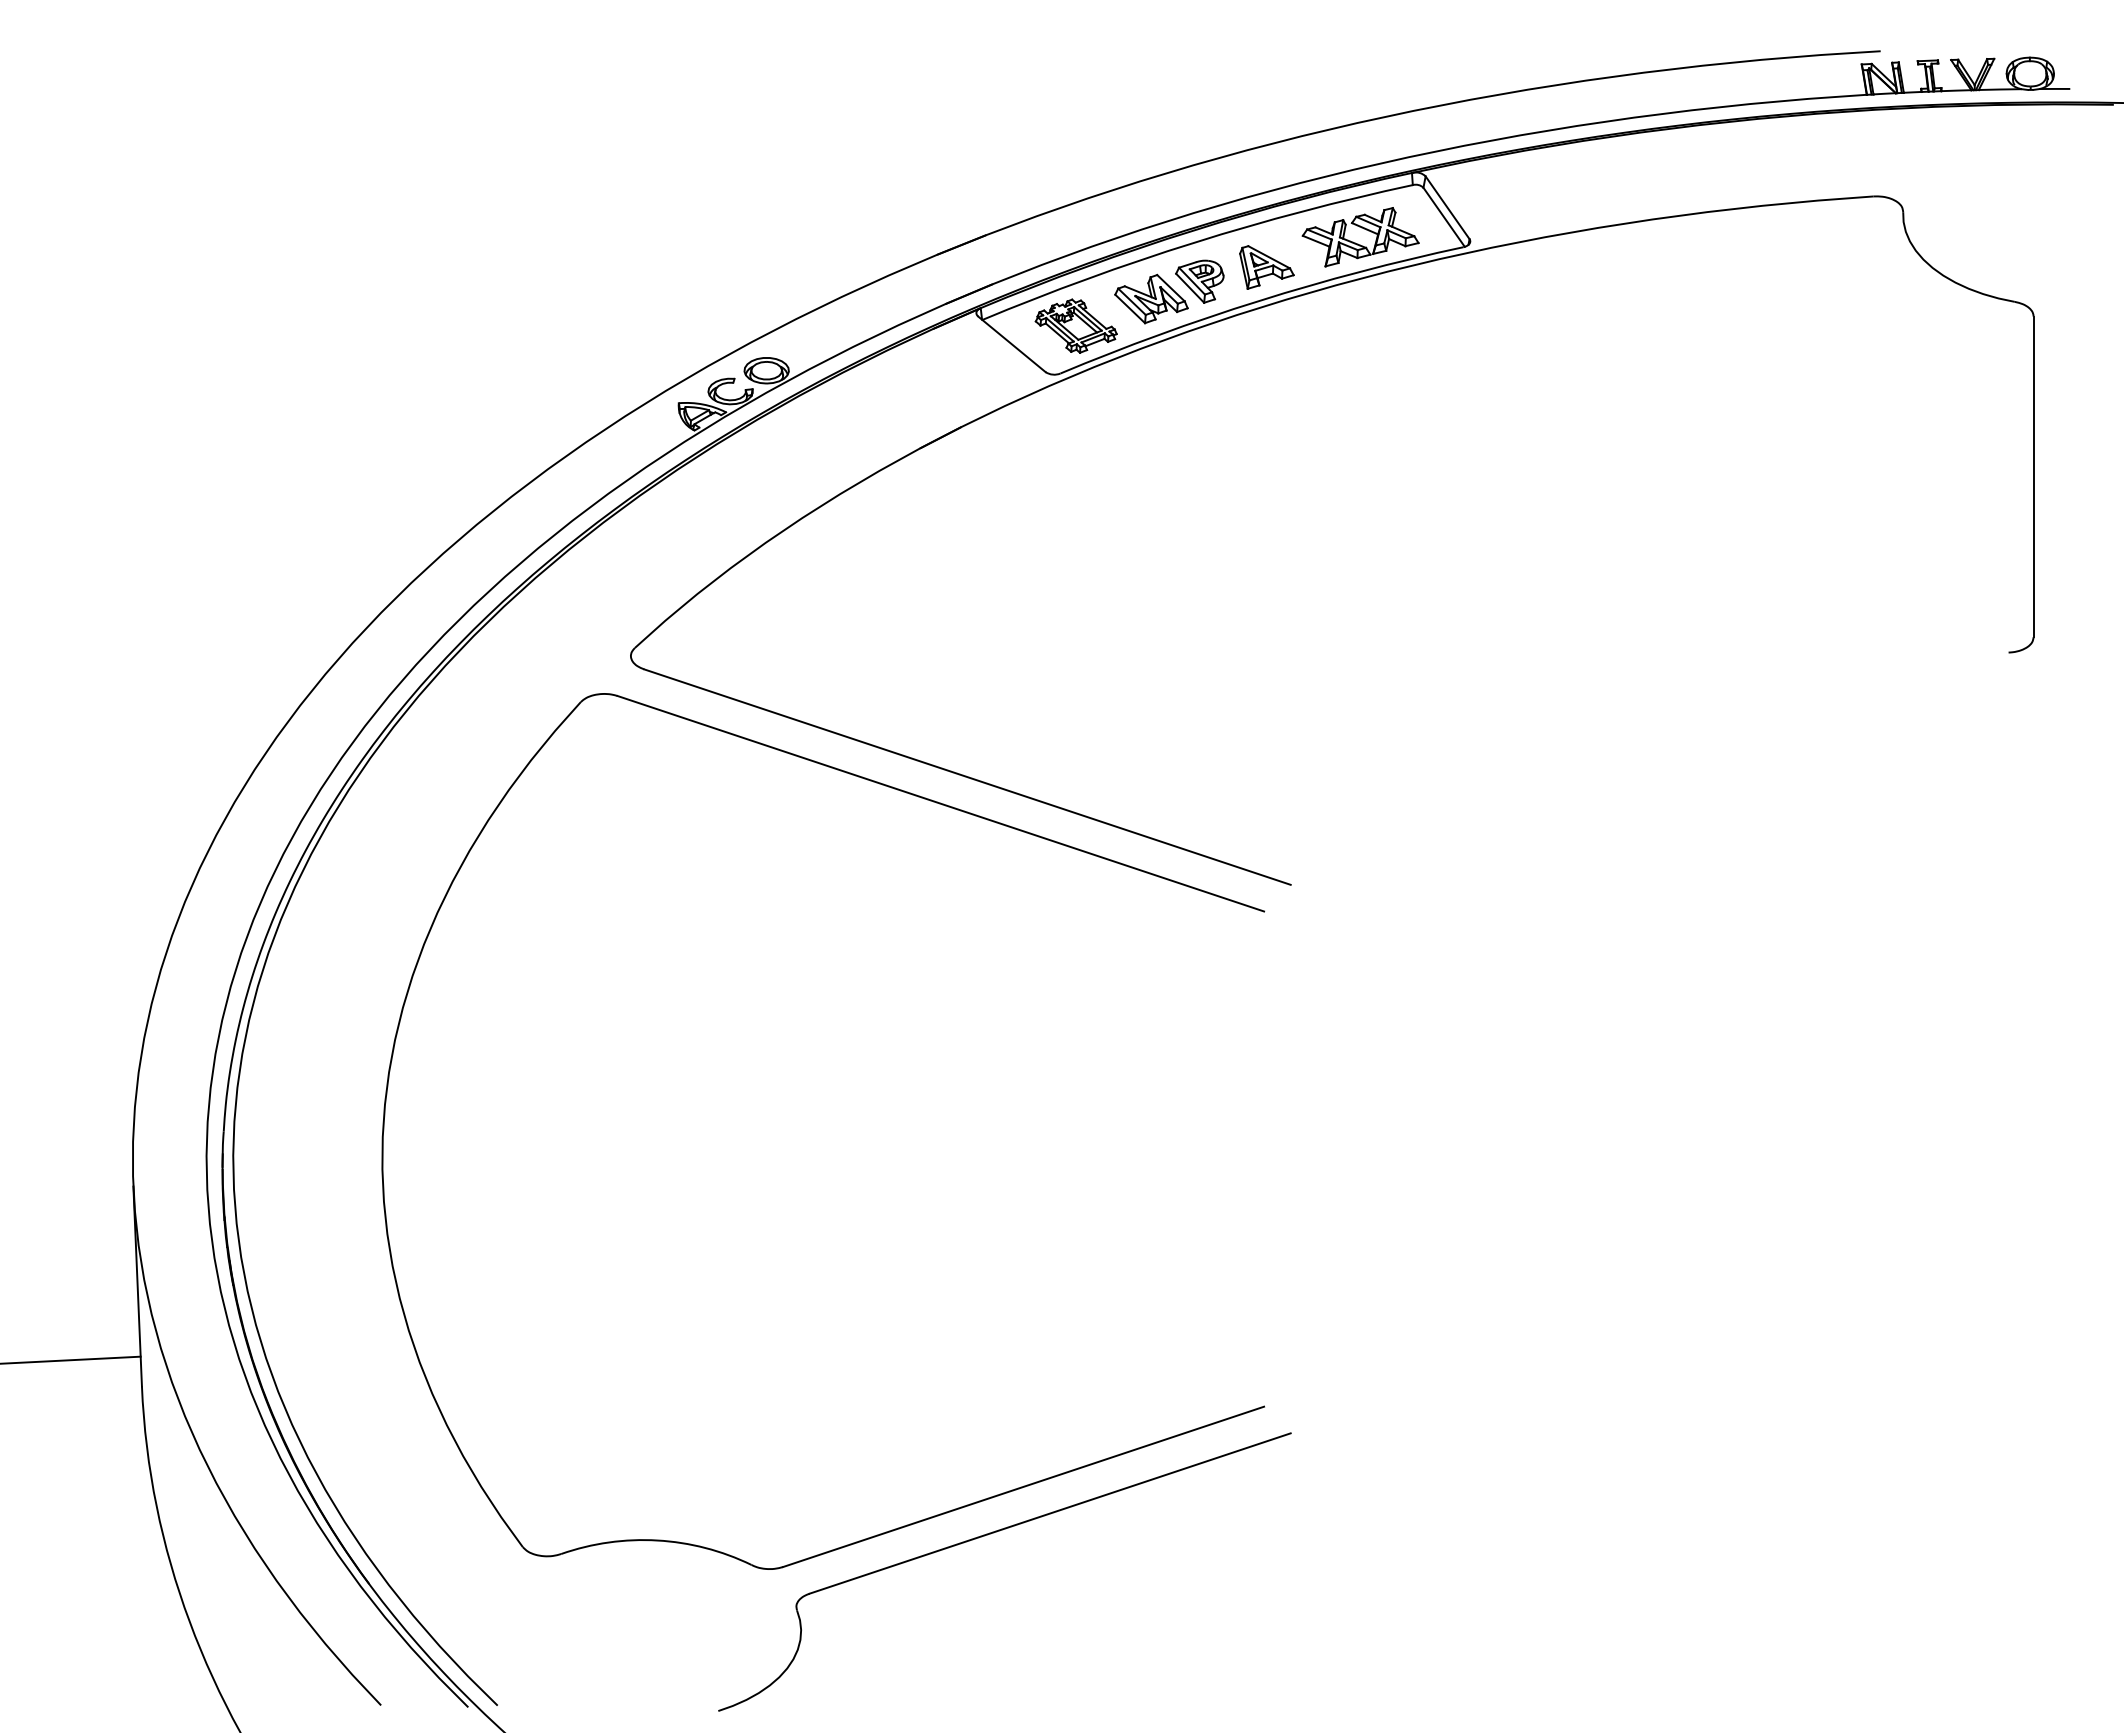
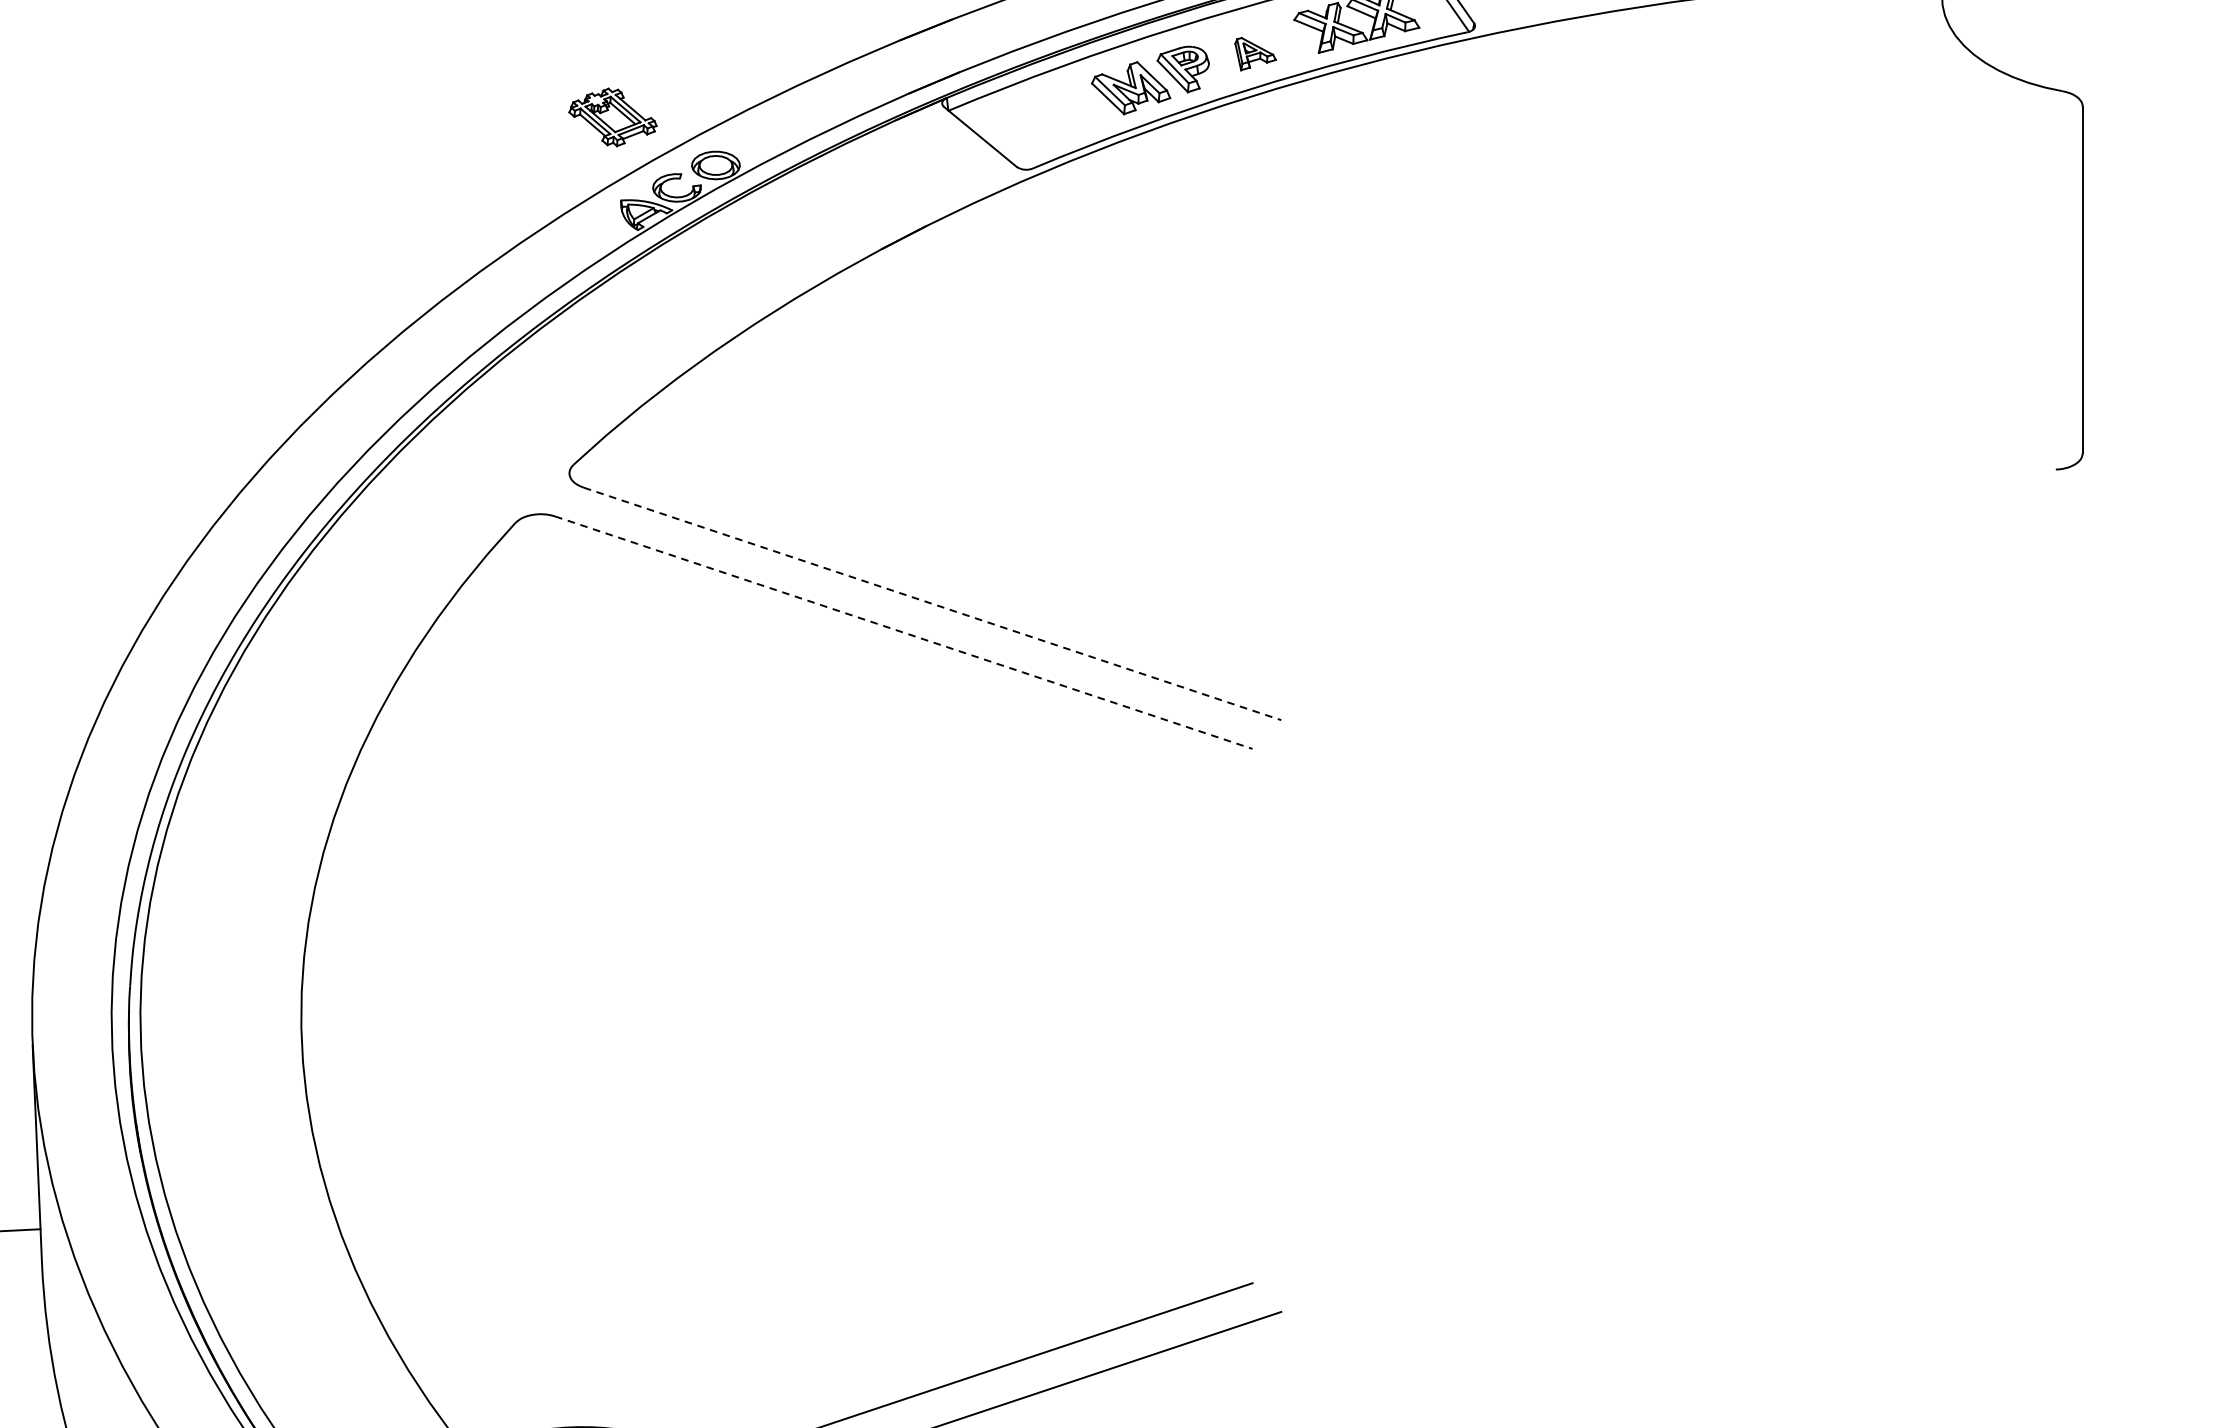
part: (1266, 267) -> (1255, 54), size x0.7
part: (1075, 325) -> (612, 116), moved
line: (967, 777) -> (932, 604), solid -> dashed
line: (940, 803) -> (903, 632), solid -> dashed

